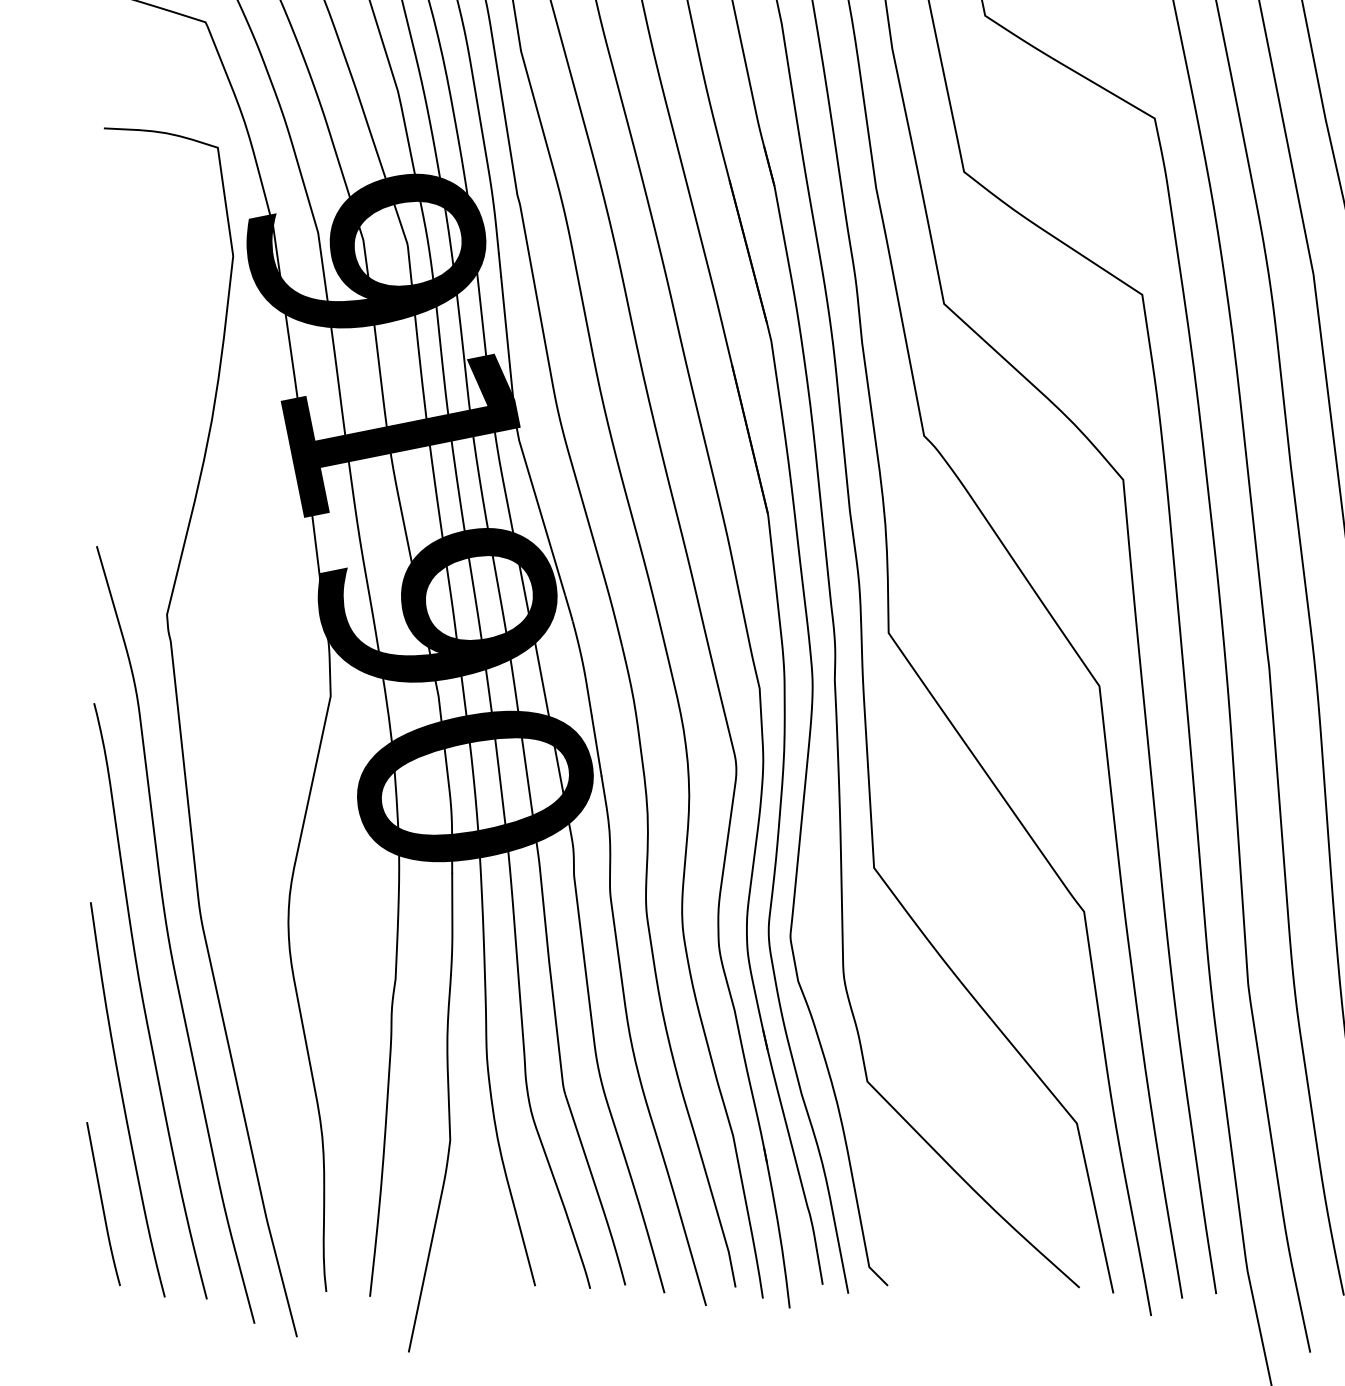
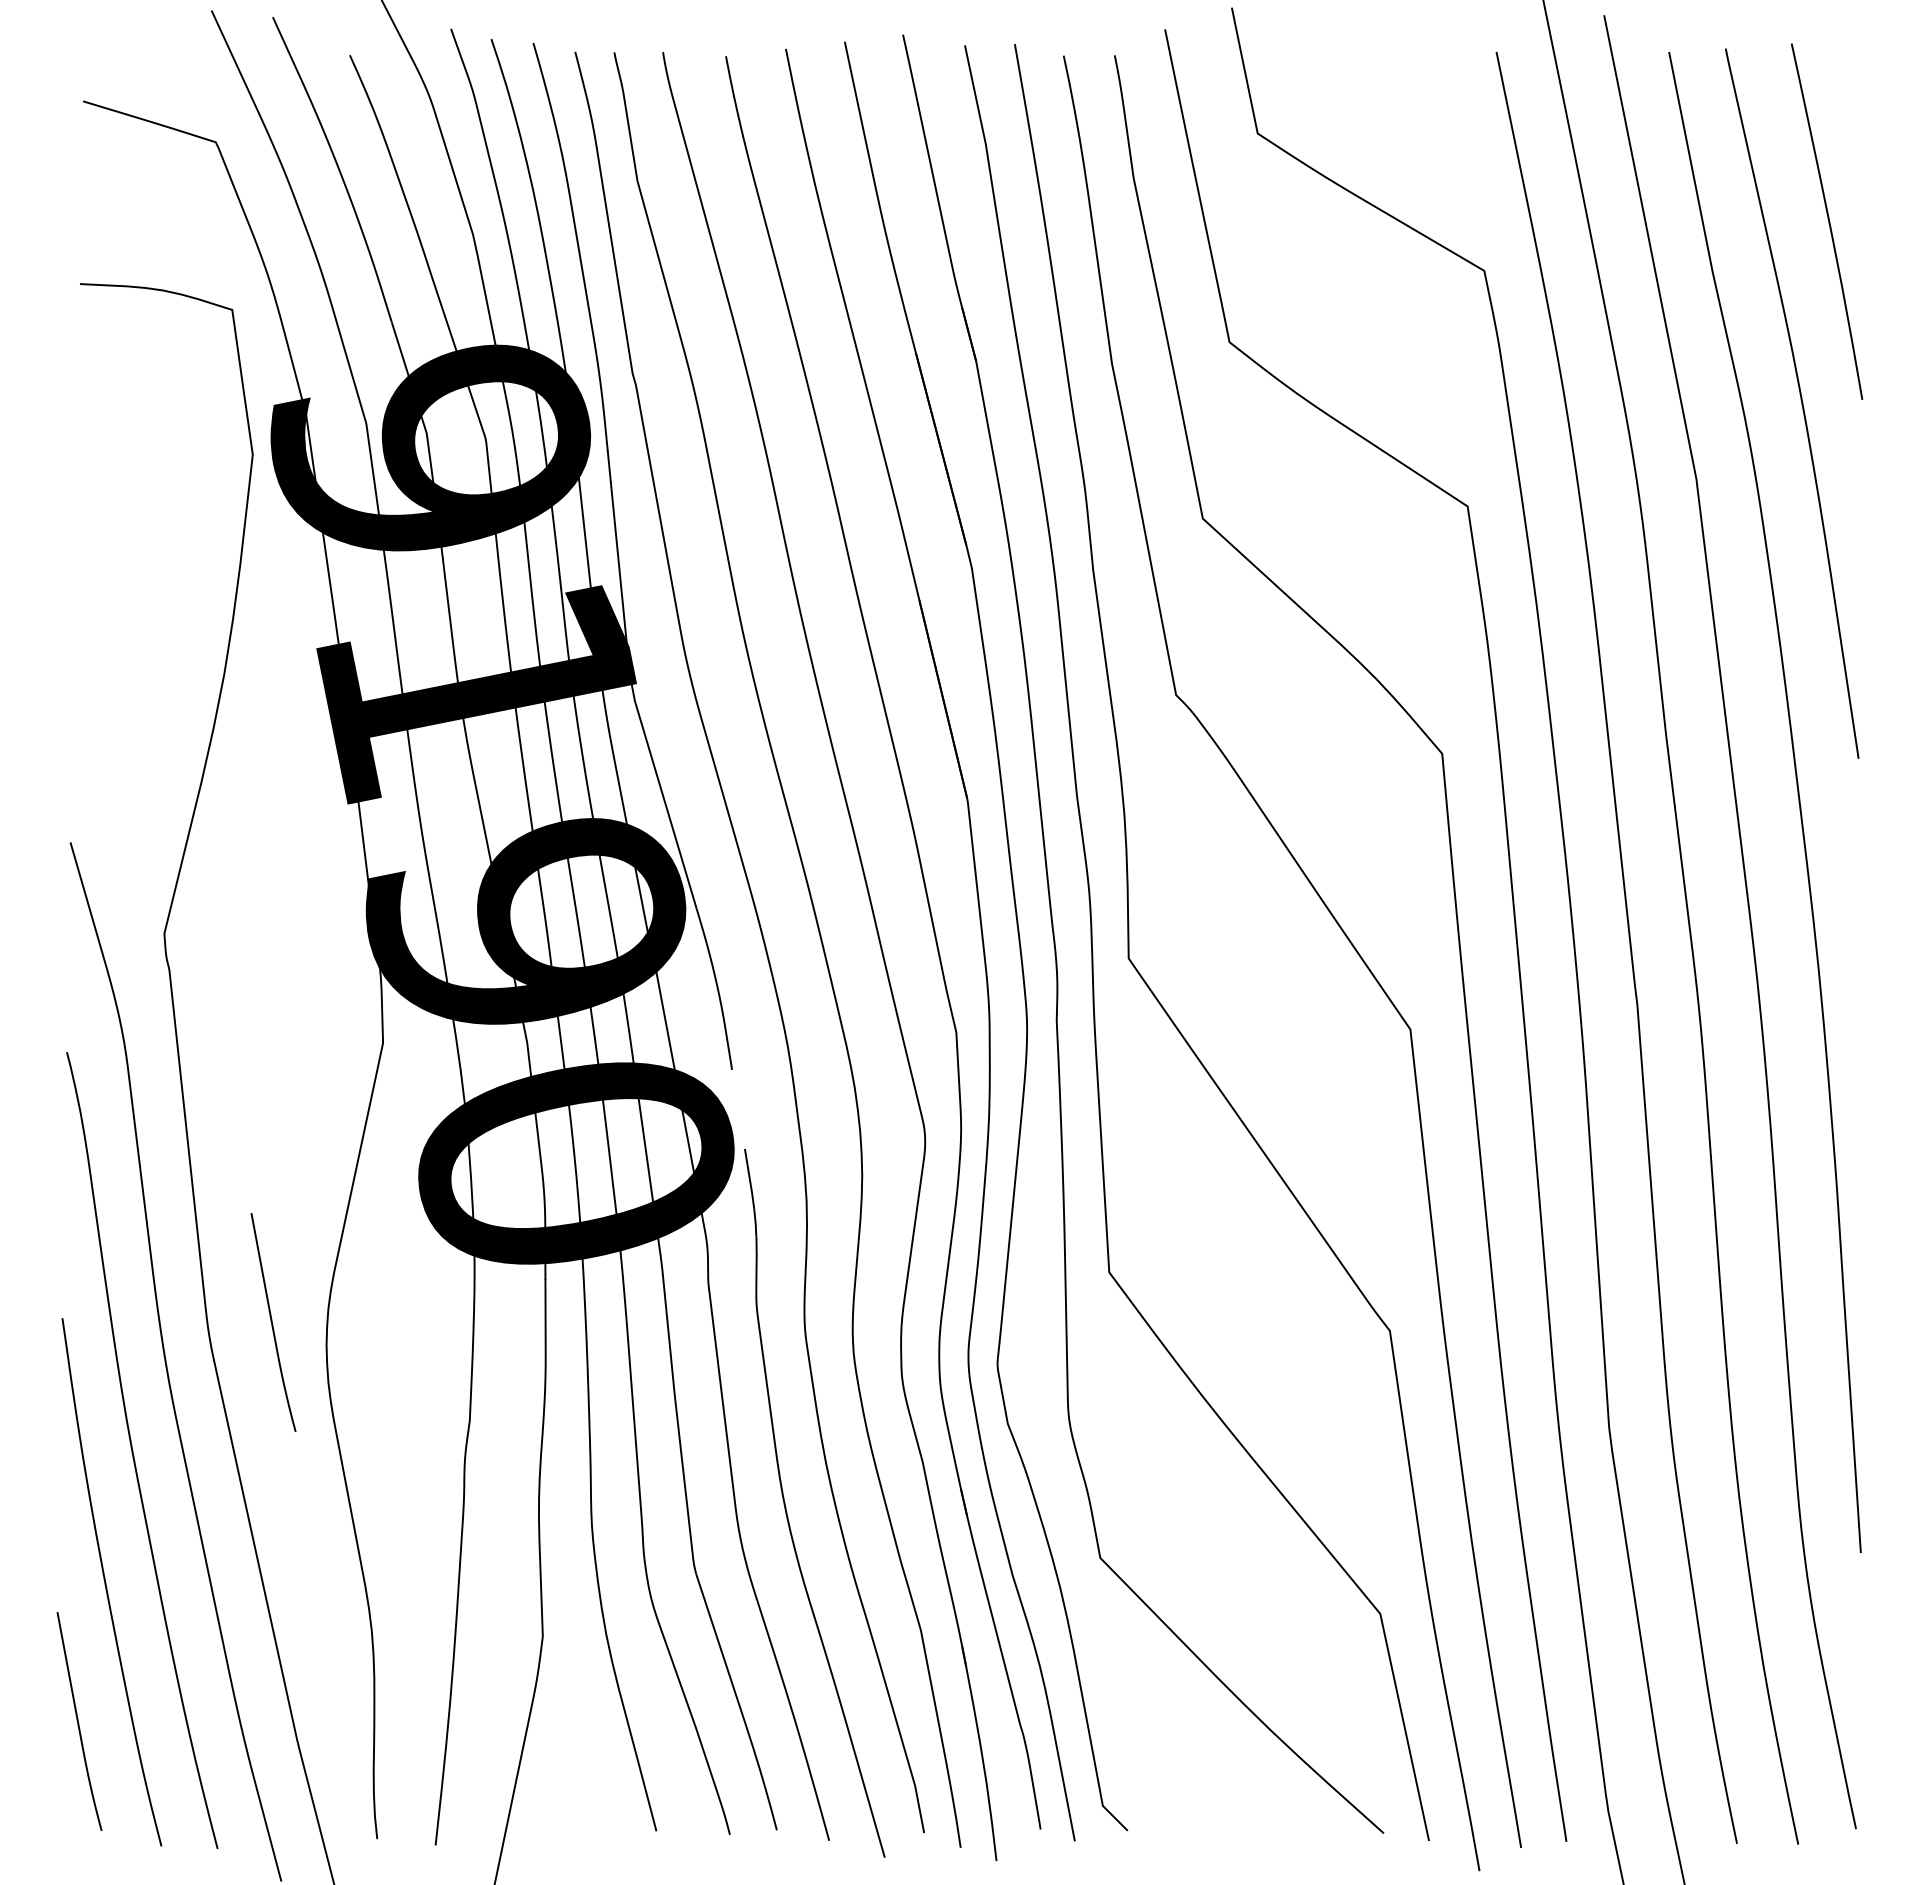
line: (596, 745) -> (738, 1108), removed
curve: (247, 905) -> (272, 1322), added

